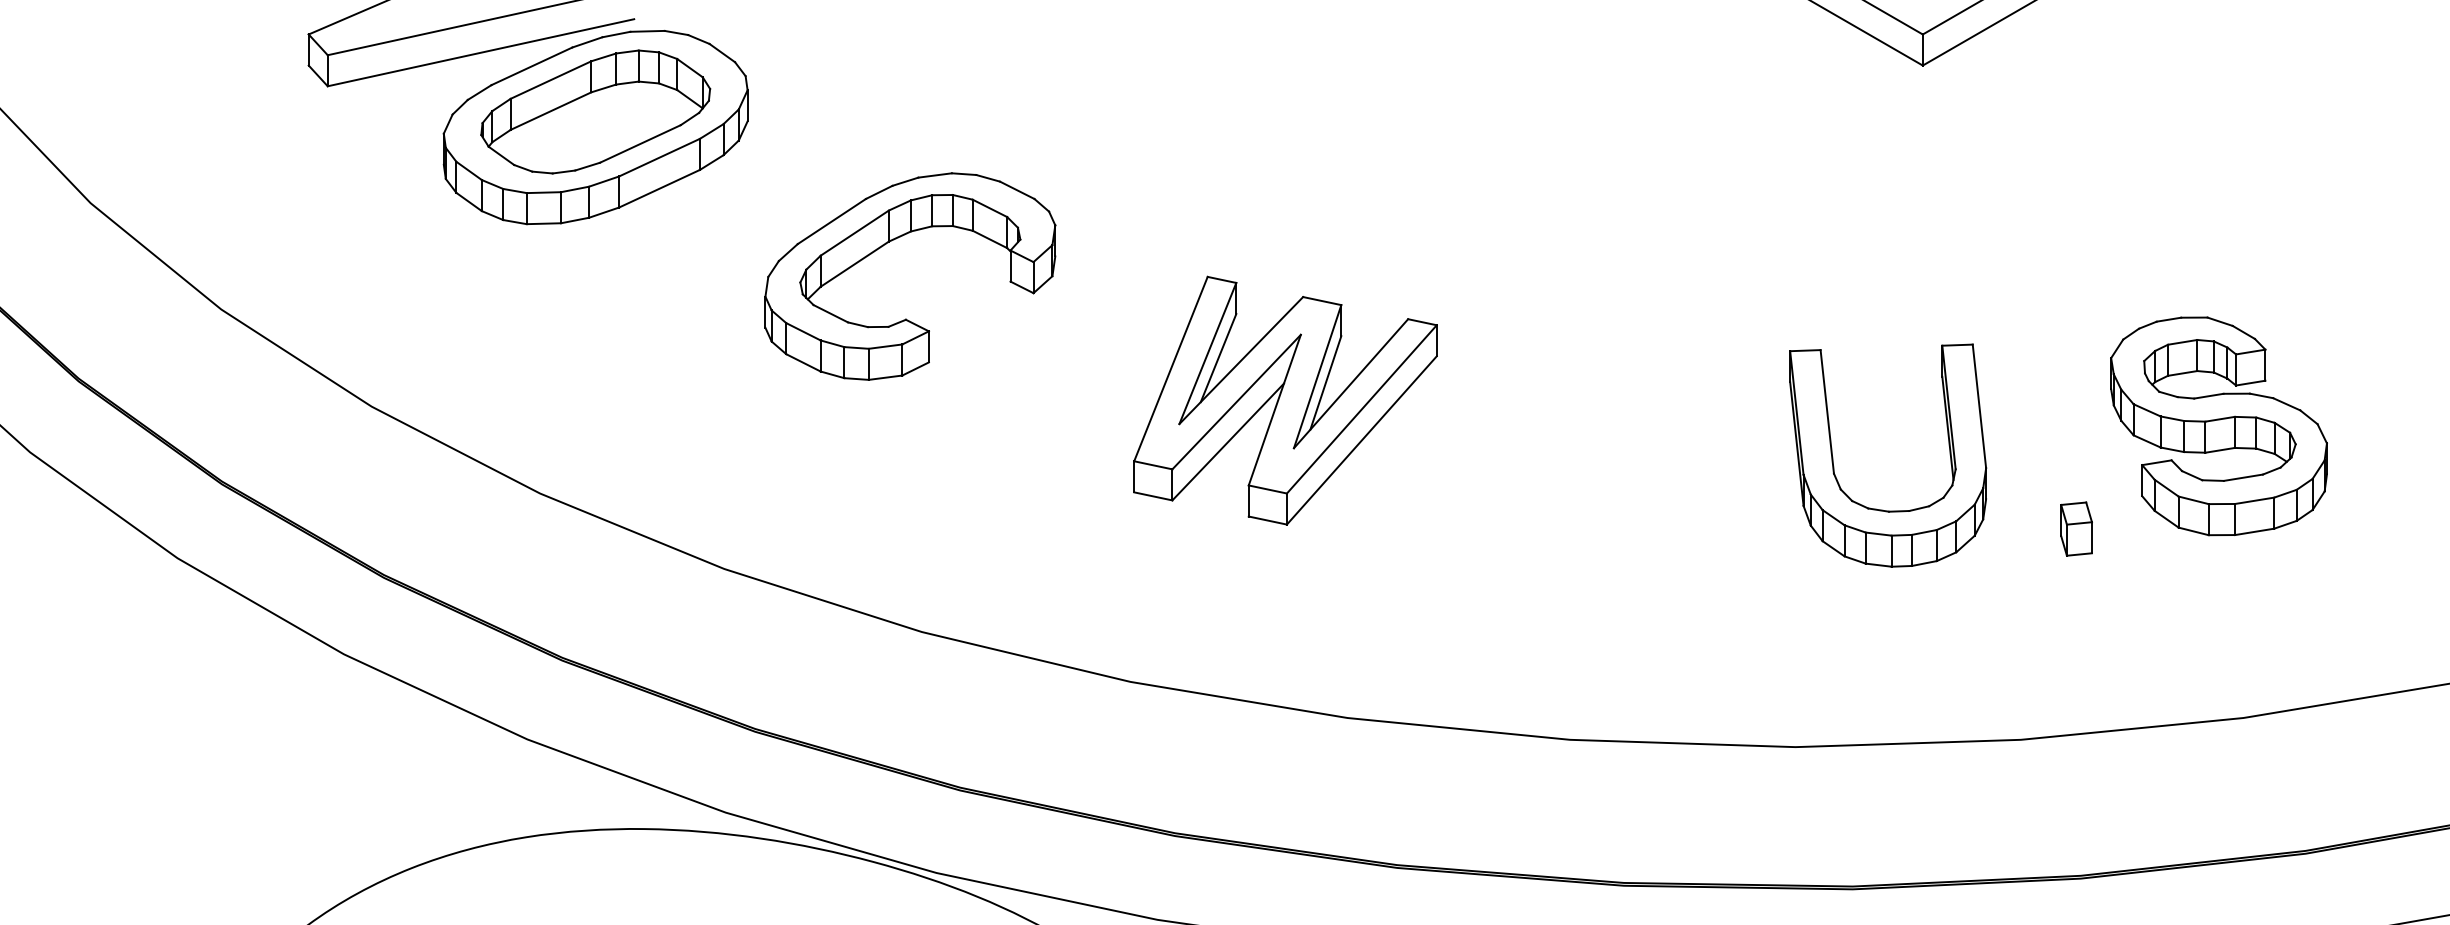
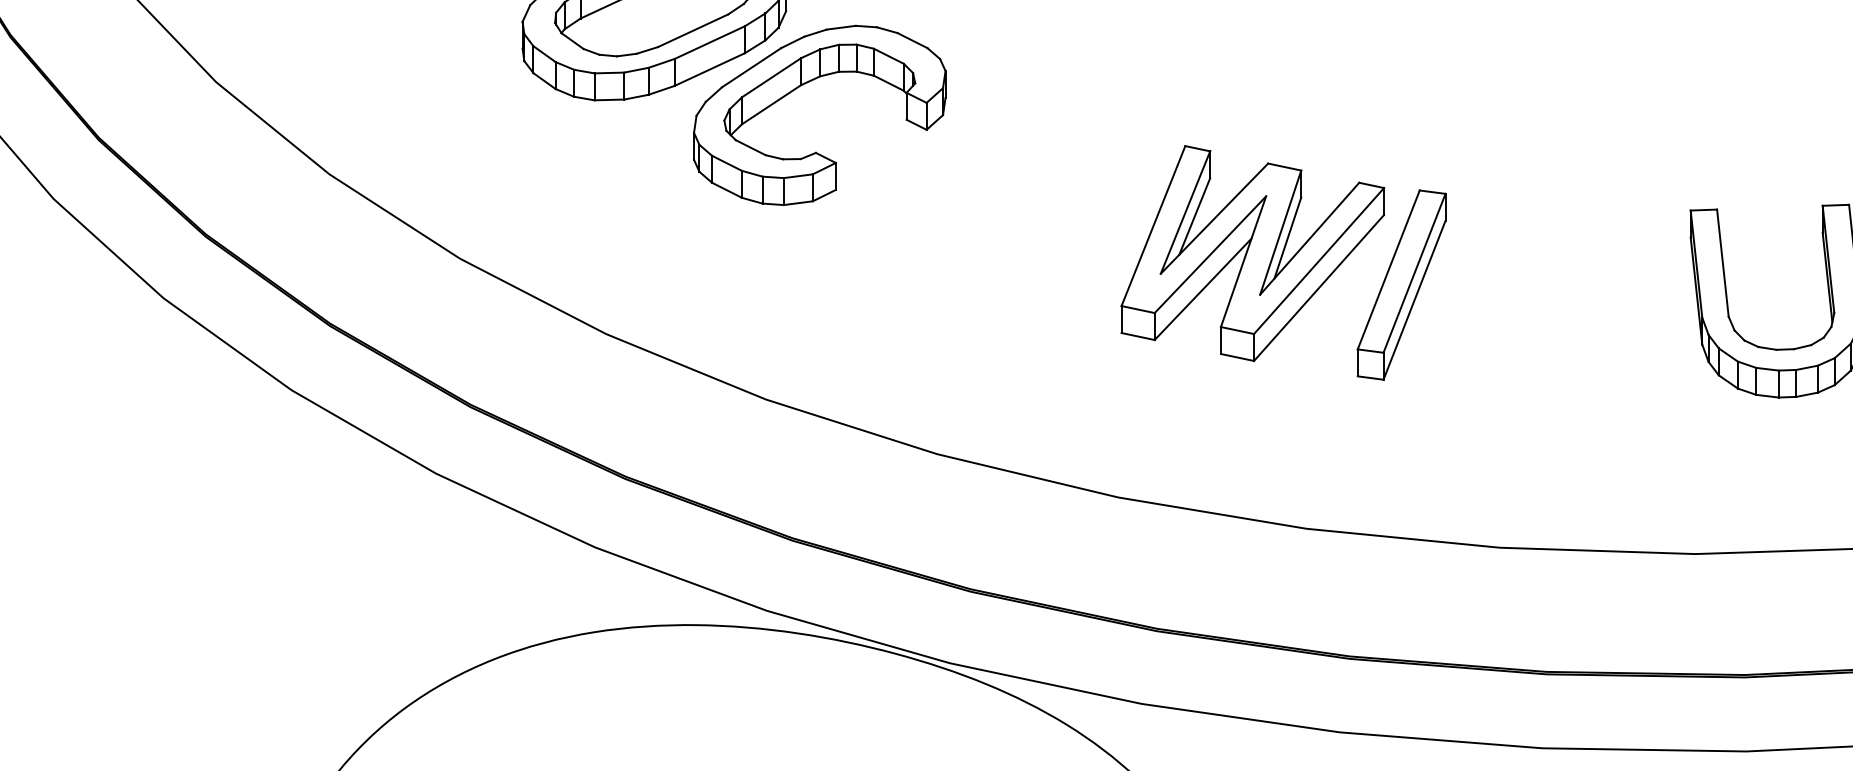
part: (894, 240) -> (806, 84), moved
part: (1456, 437) -> (1401, 285), added

